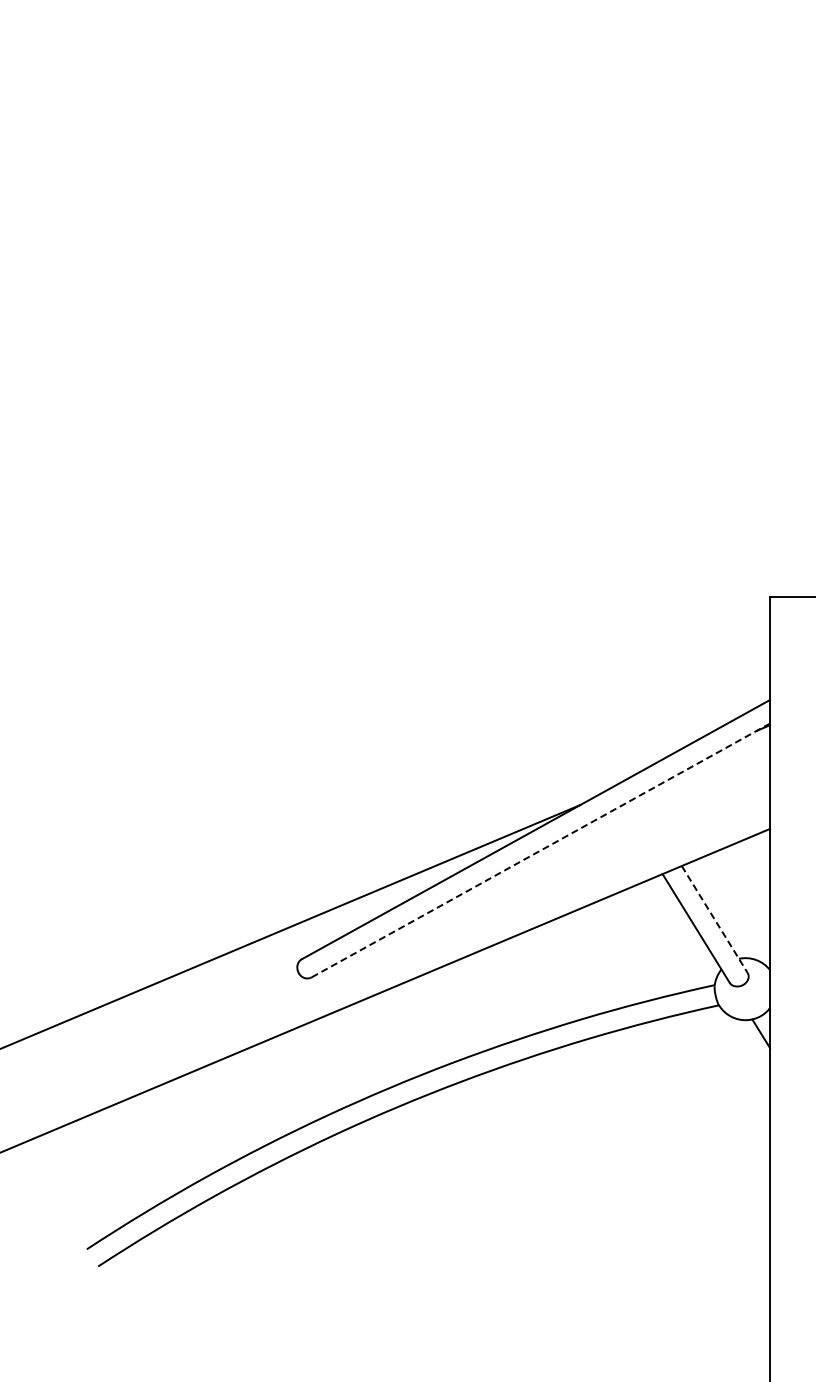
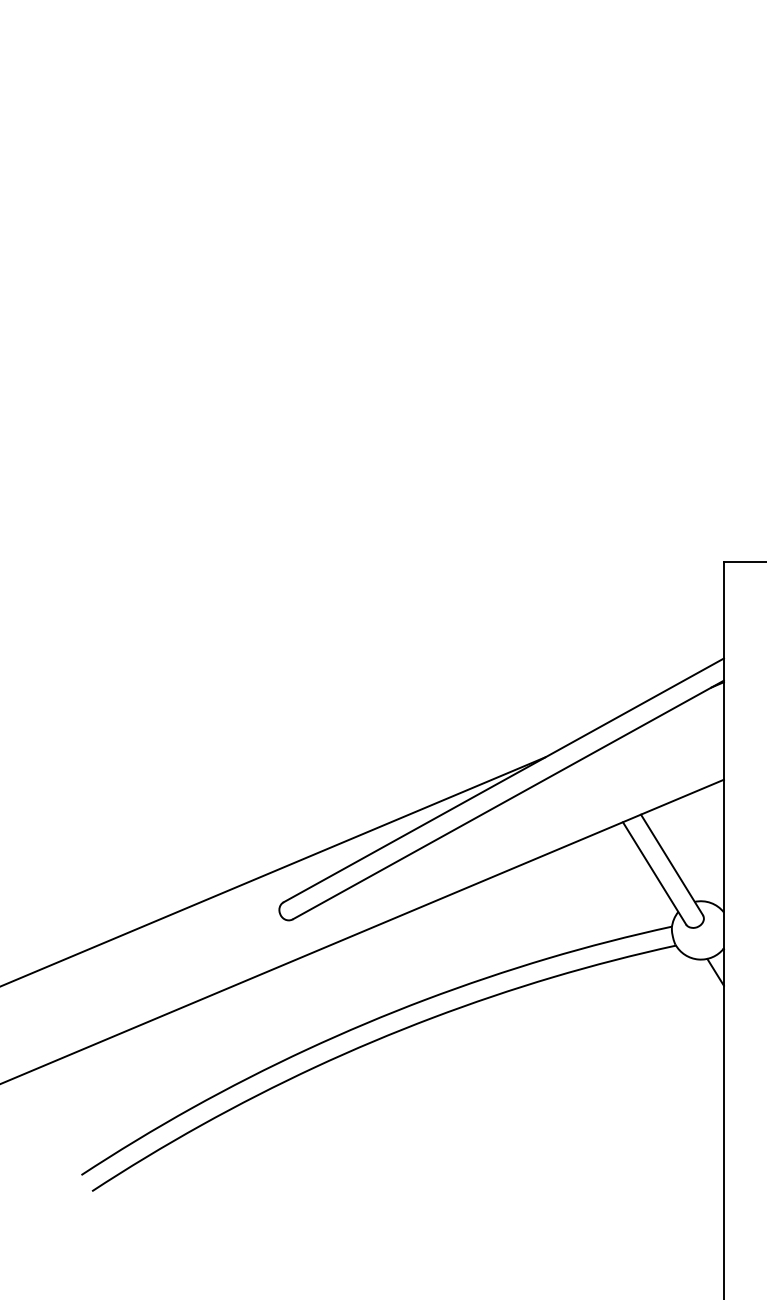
line: (540, 850) -> (508, 800), dashed -> solid
line: (714, 919) -> (671, 864), dashed -> solid

